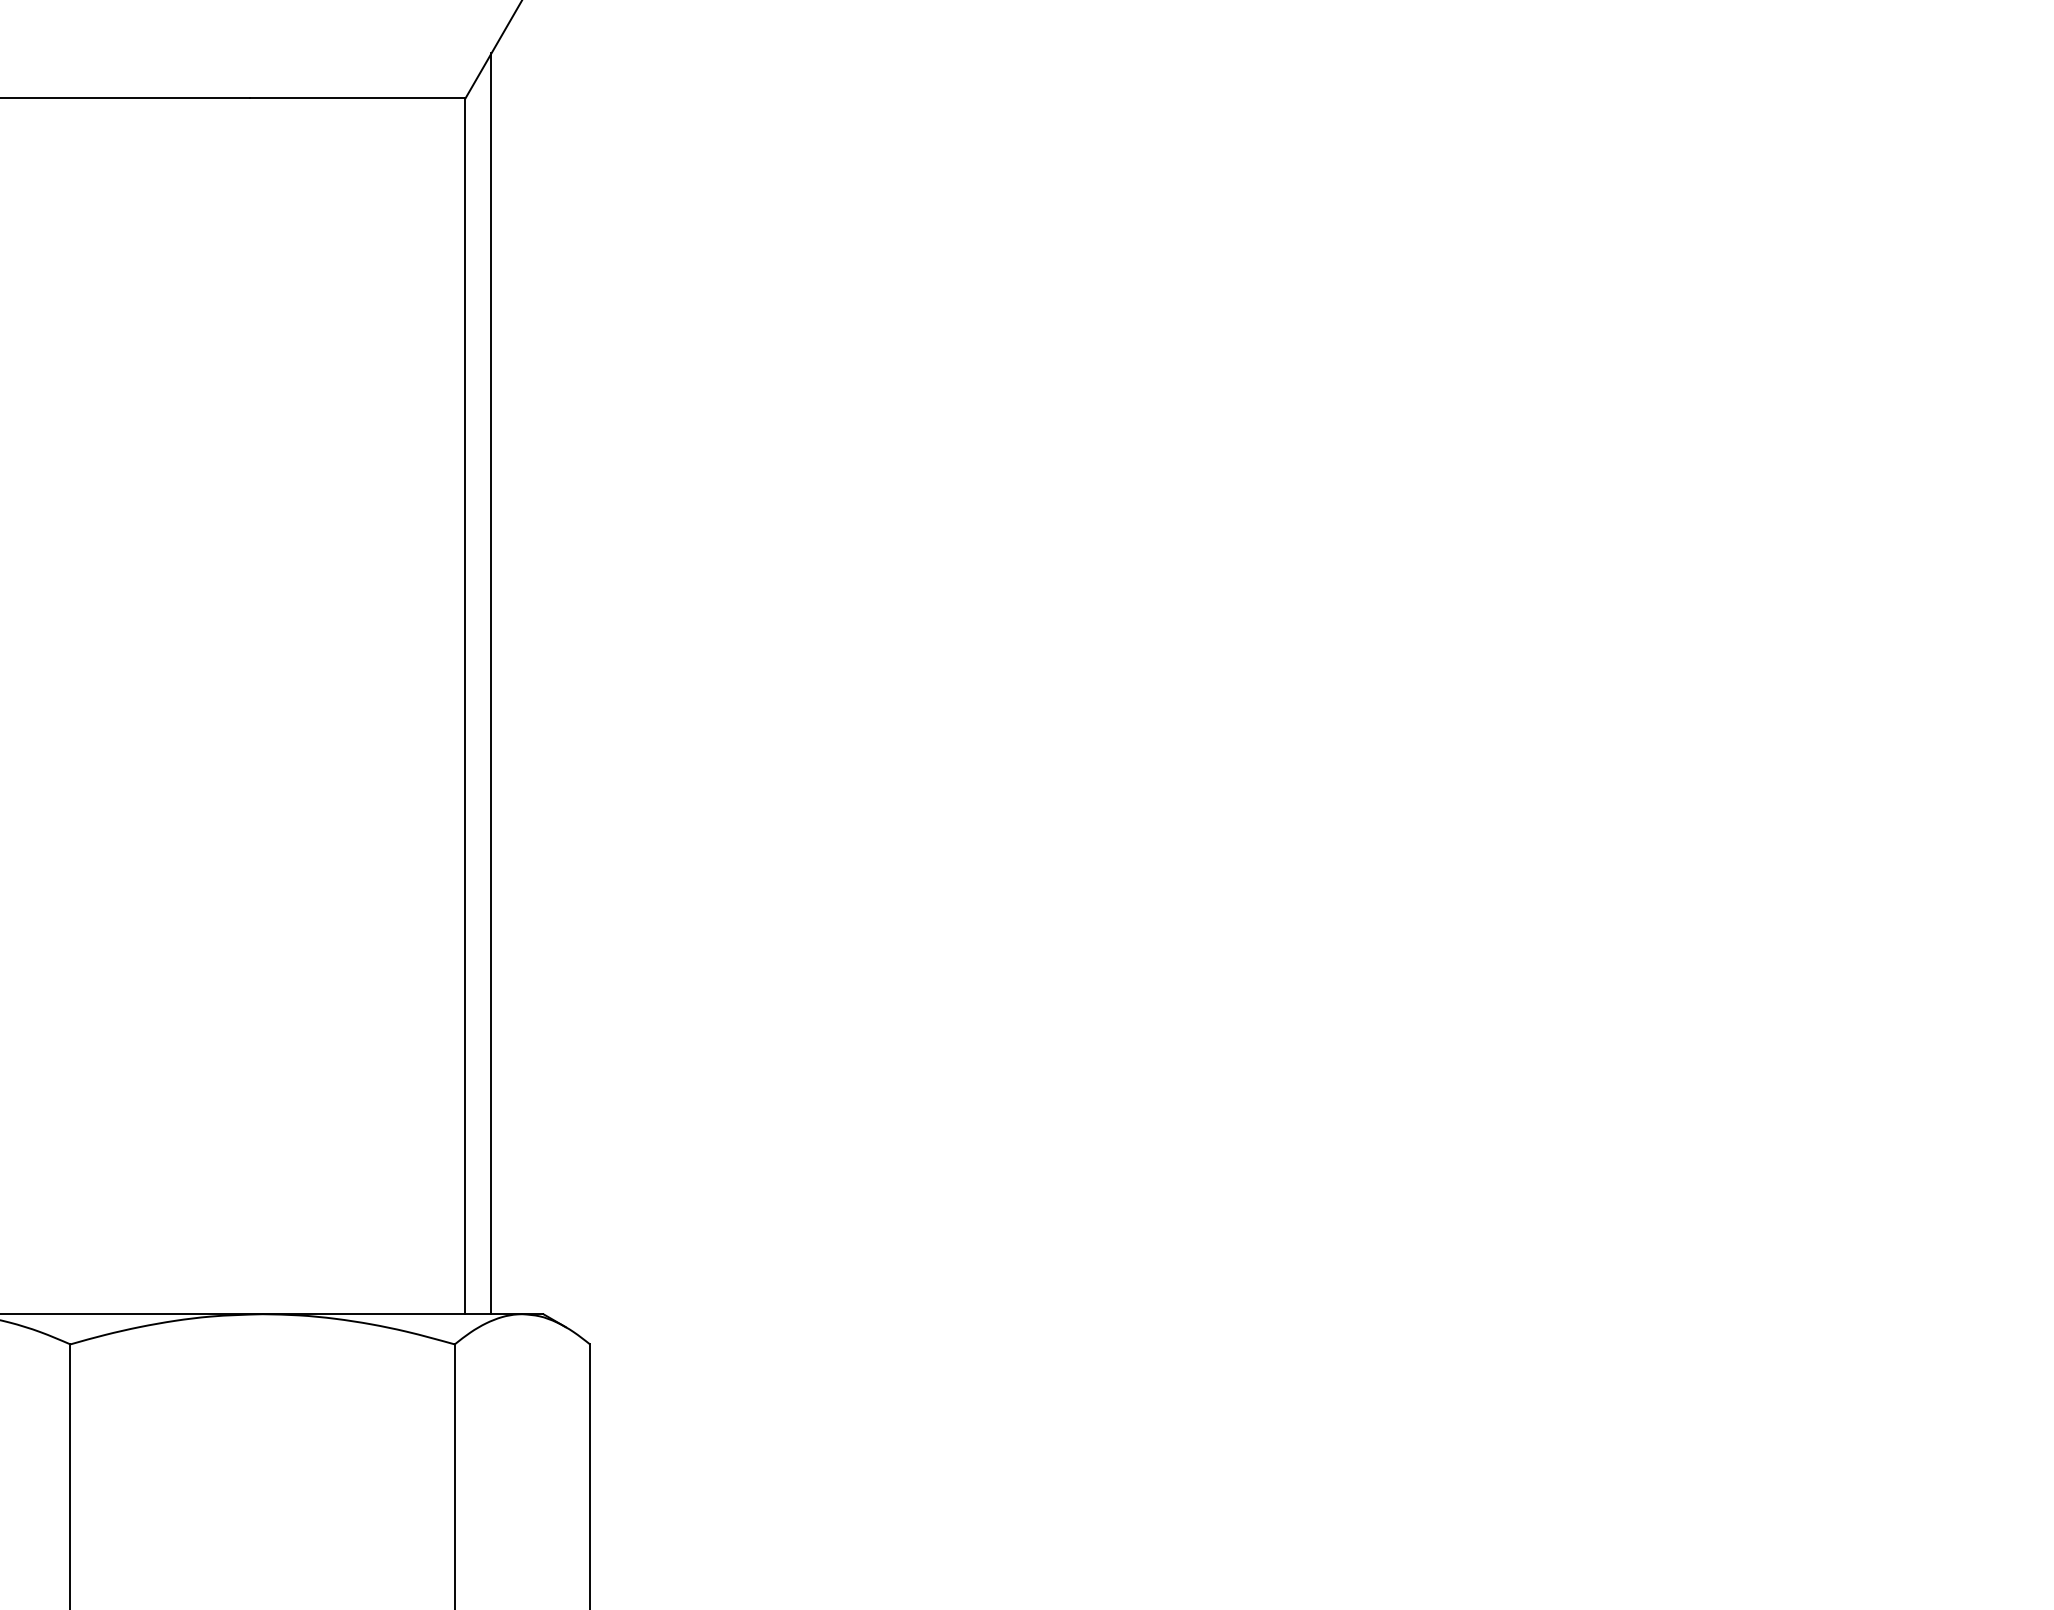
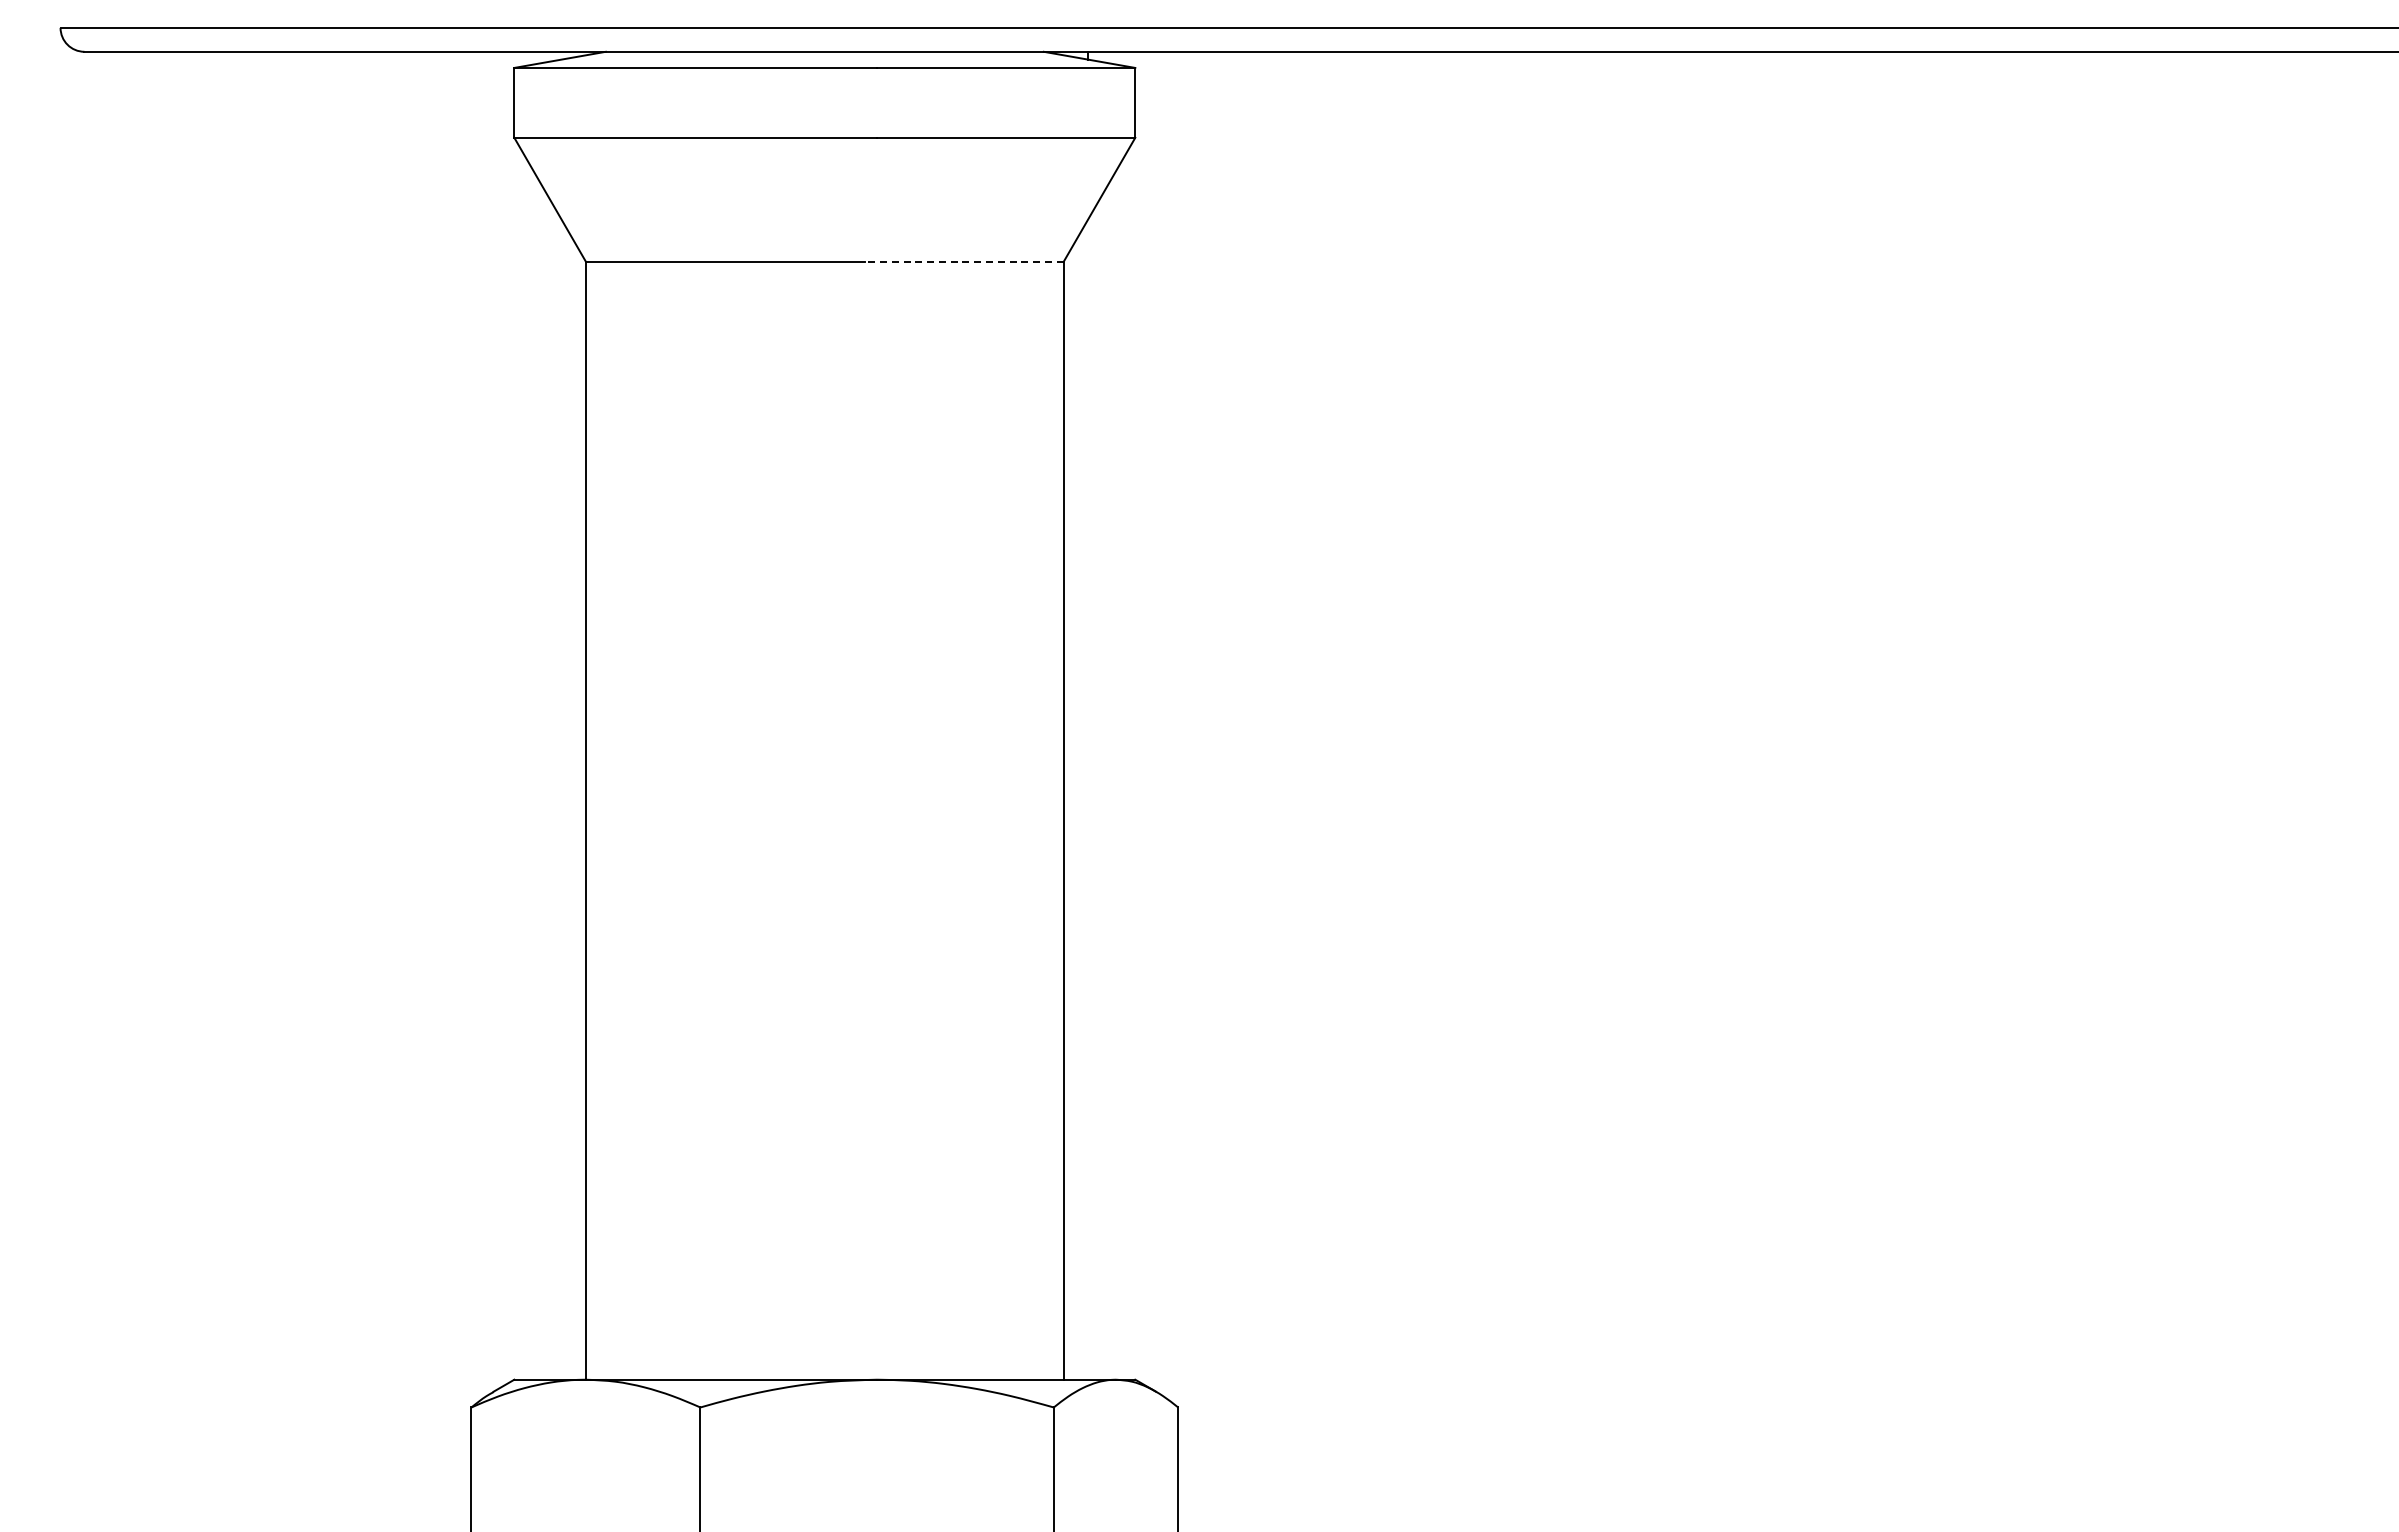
line: (356, 98) -> (963, 261), solid -> dashed
line: (491, 683) -> (1087, 799), removed

